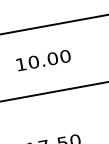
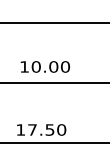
text: (42, 60) -> (44, 66), moved

